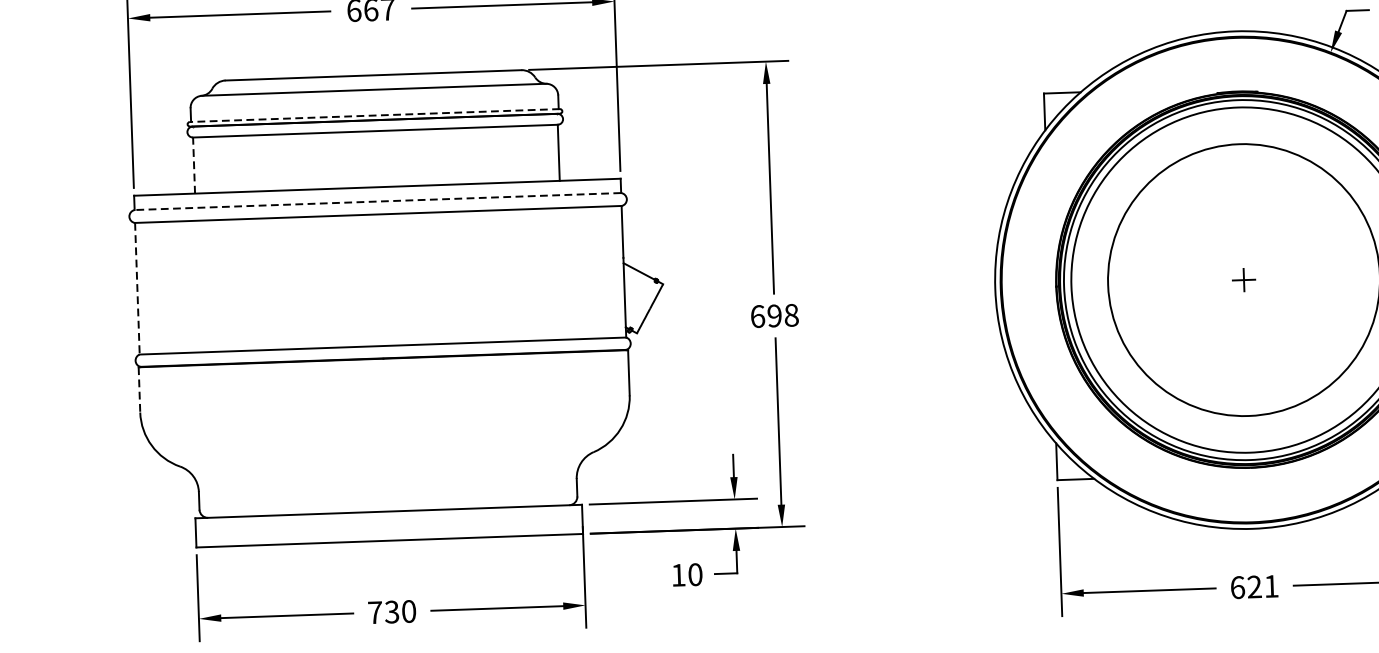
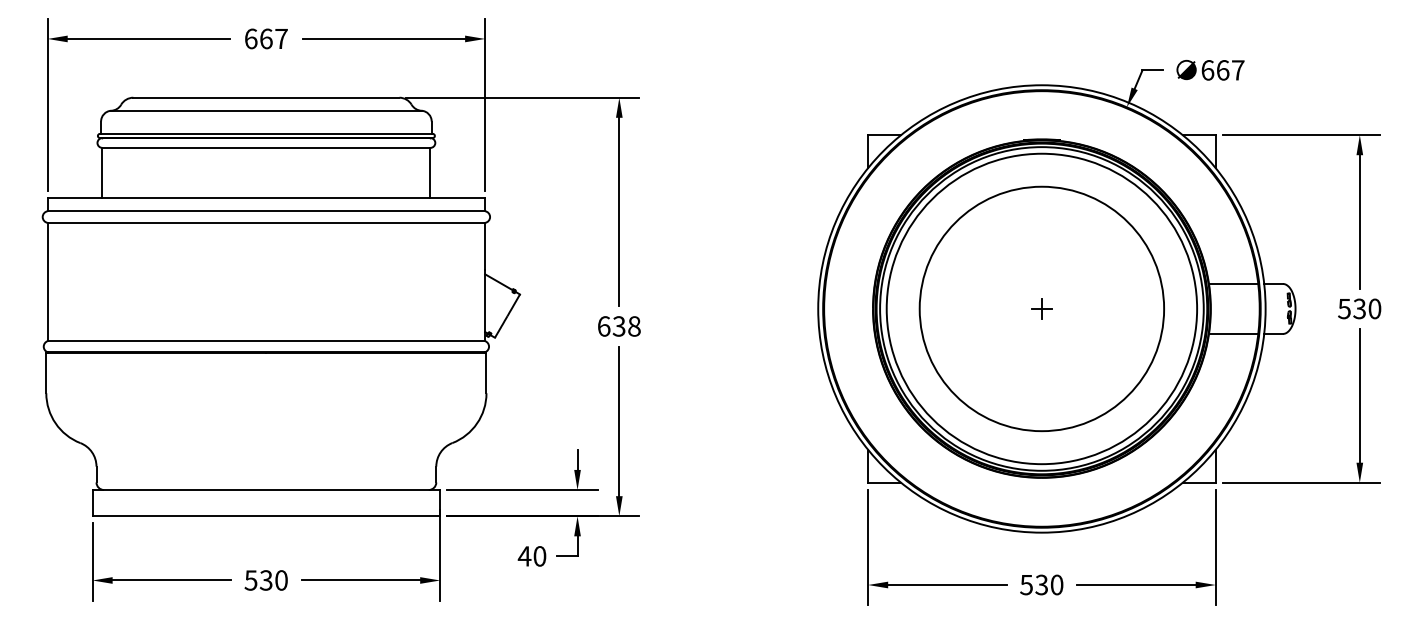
line: (373, 115) -> (265, 133), dashed -> solid
line: (194, 164) -> (102, 172), dashed -> solid
line: (378, 201) -> (266, 211), dashed -> solid
line: (137, 289) -> (47, 282), dashed -> solid
text: (773, 316) -> (618, 326), 698 -> 638
line: (139, 390) -> (46, 373), dashed -> solid
text: (678, 575) -> (524, 556), 10 -> 40
text: (1254, 586) -> (1041, 584), 621 -> 530
text: (374, 612) -> (250, 580), 730 -> 530

